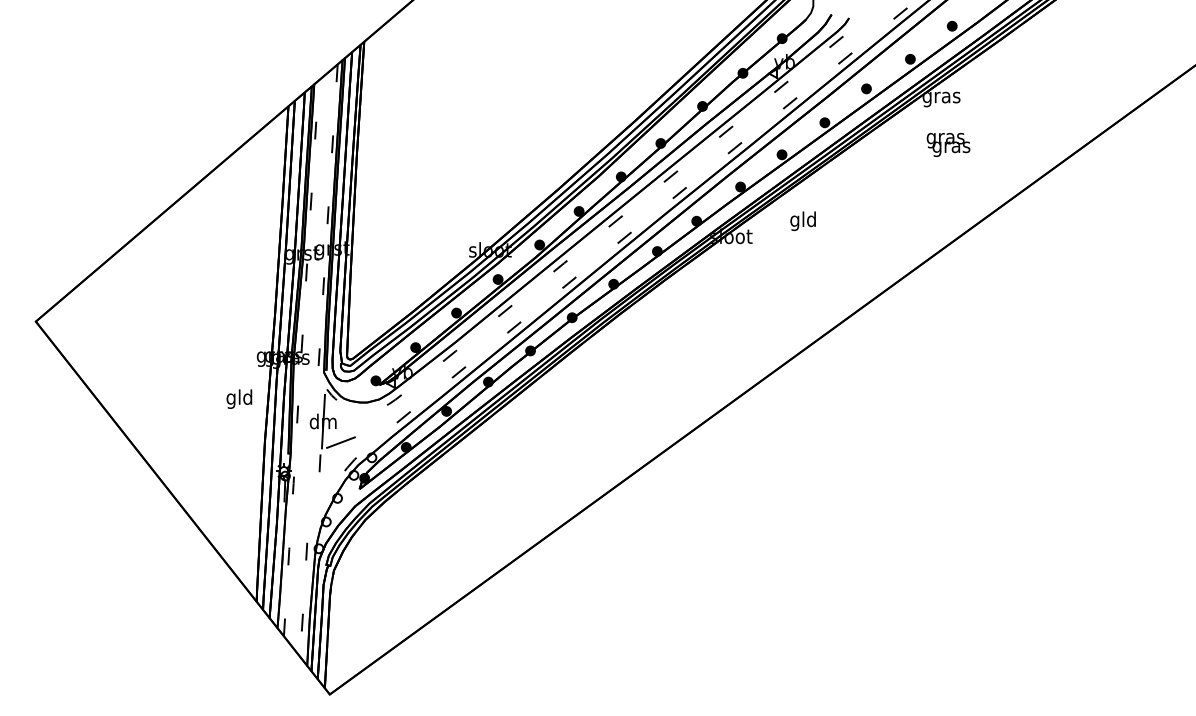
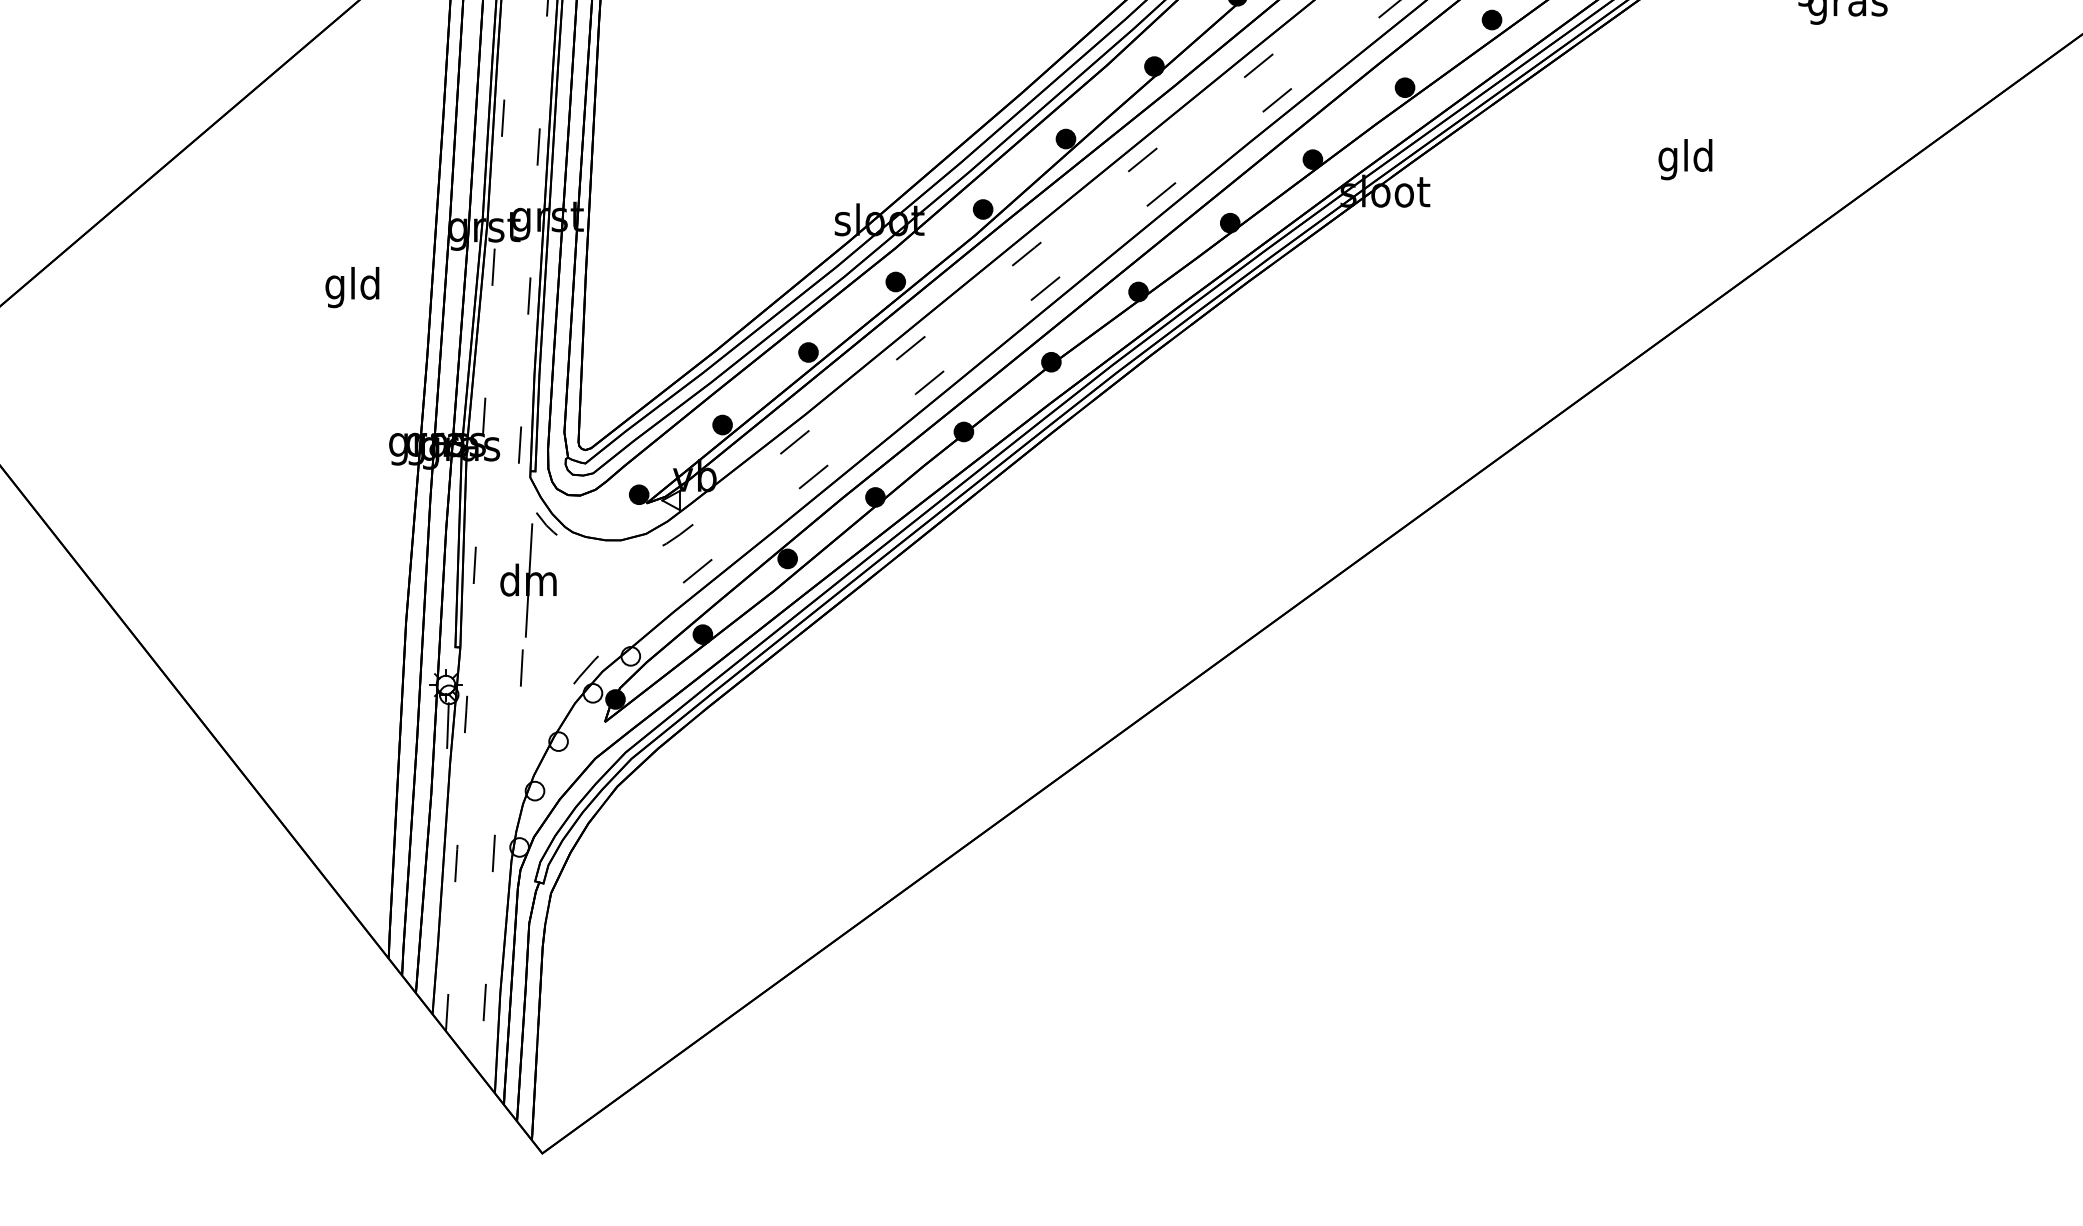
text: (802, 220) -> (1684, 158), moved
text: (239, 398) -> (352, 286), moved
line: (340, 442) -> (564, 624), removed

